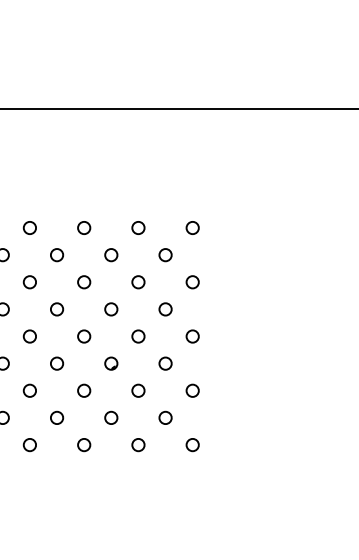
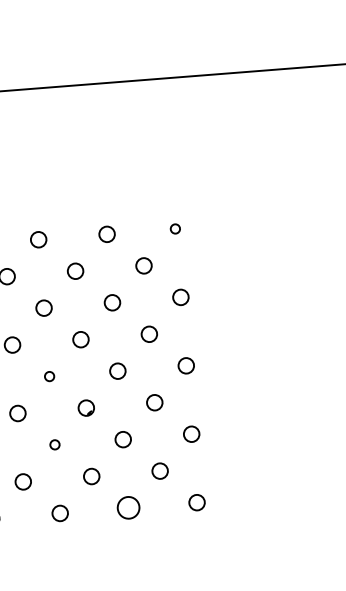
circle: (192, 227) -> (175, 228), size x0.6
circle: (84, 336) -> (49, 376), size x0.6
circle: (84, 390) -> (55, 444), size x0.6
circle: (138, 445) -> (128, 508), size x1.4

